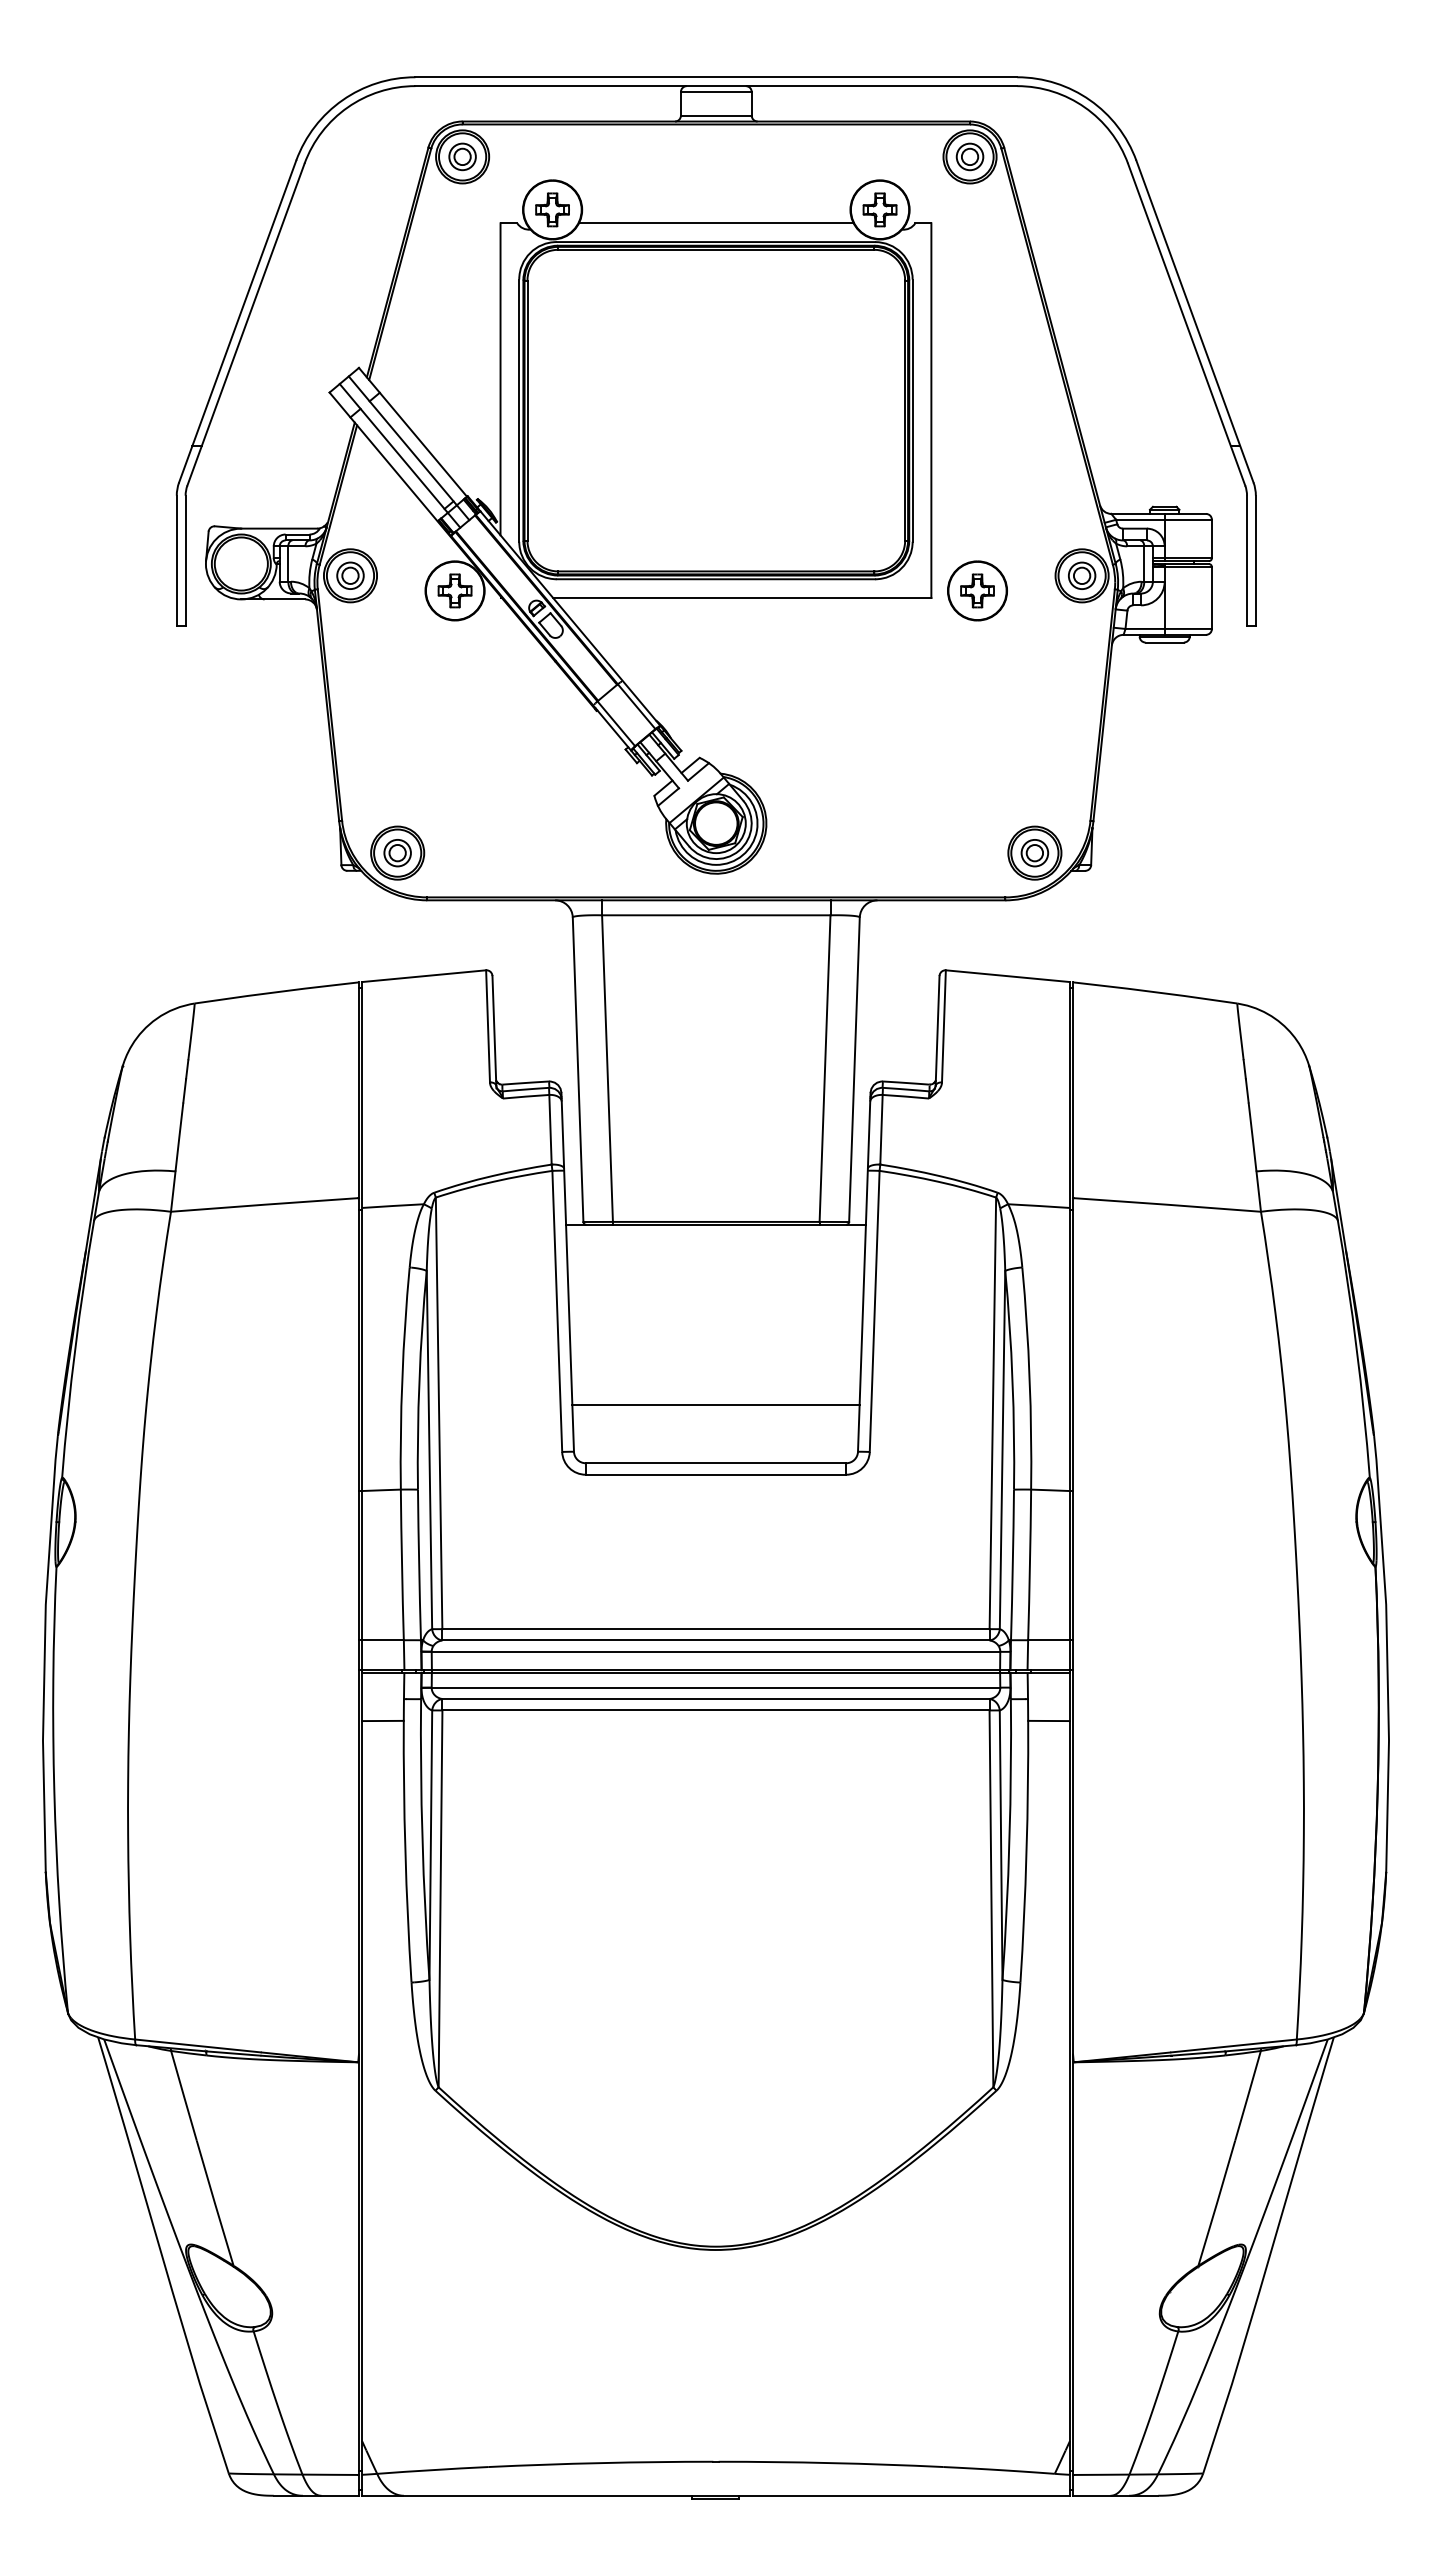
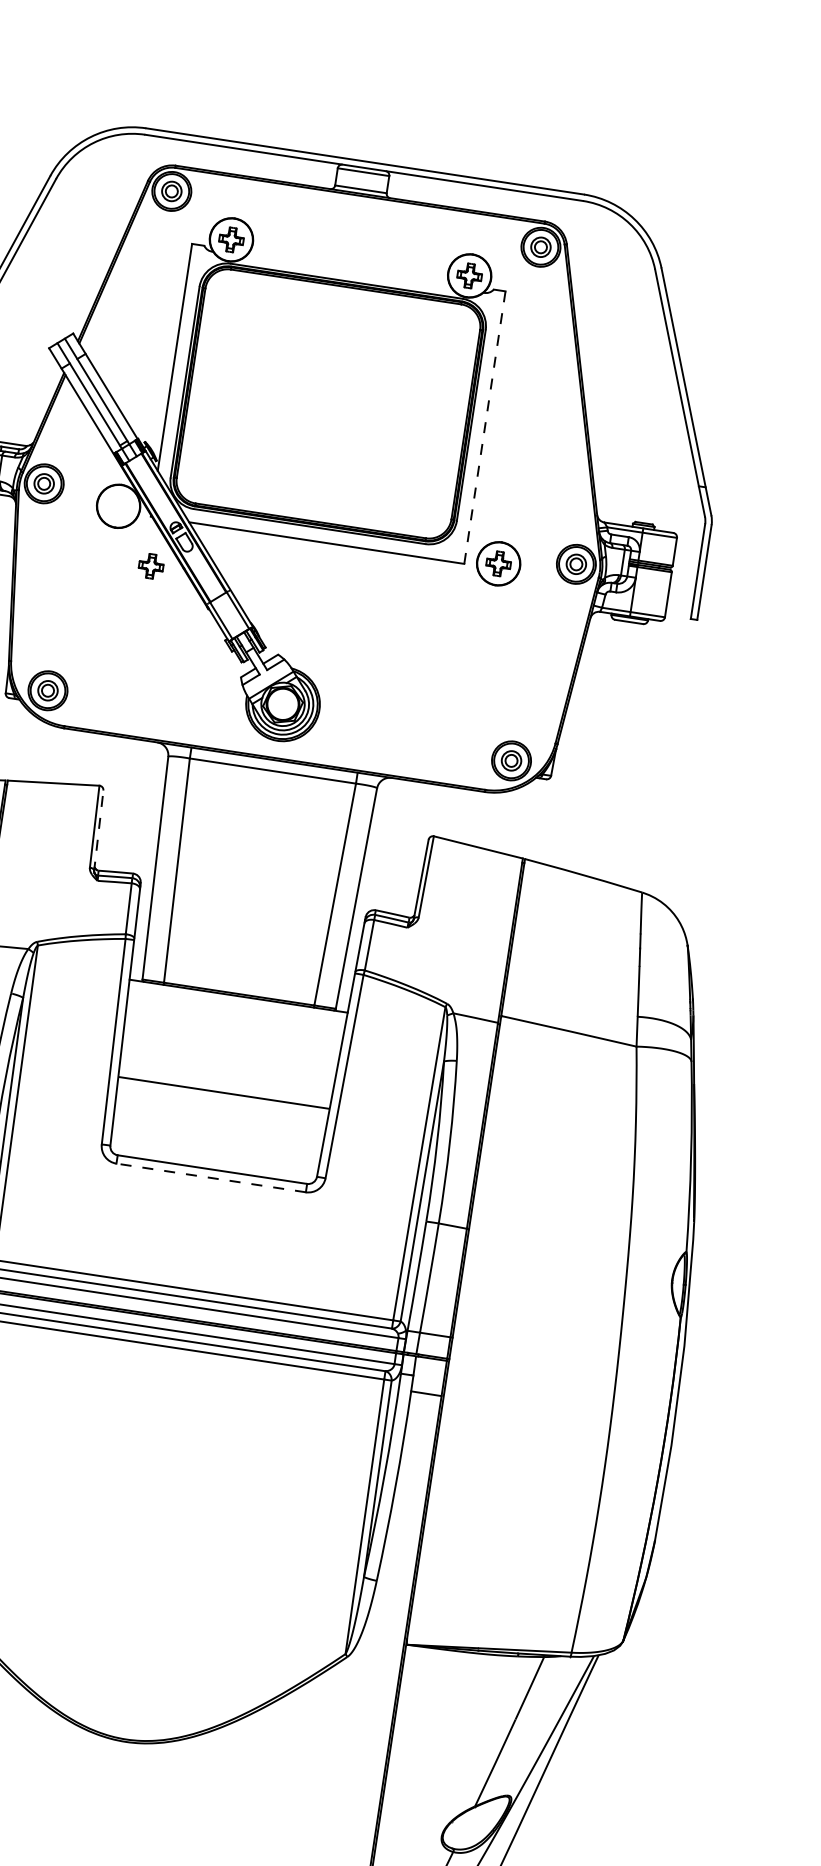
line: (715, 223) -> (348, 267), removed
line: (931, 410) -> (485, 427), solid -> dashed
part: (454, 590) -> (150, 565), moved
line: (494, 1031) -> (98, 831), solid -> dashed
line: (715, 1404) -> (223, 1092), moved
line: (715, 1474) -> (210, 1177), solid -> dashed

